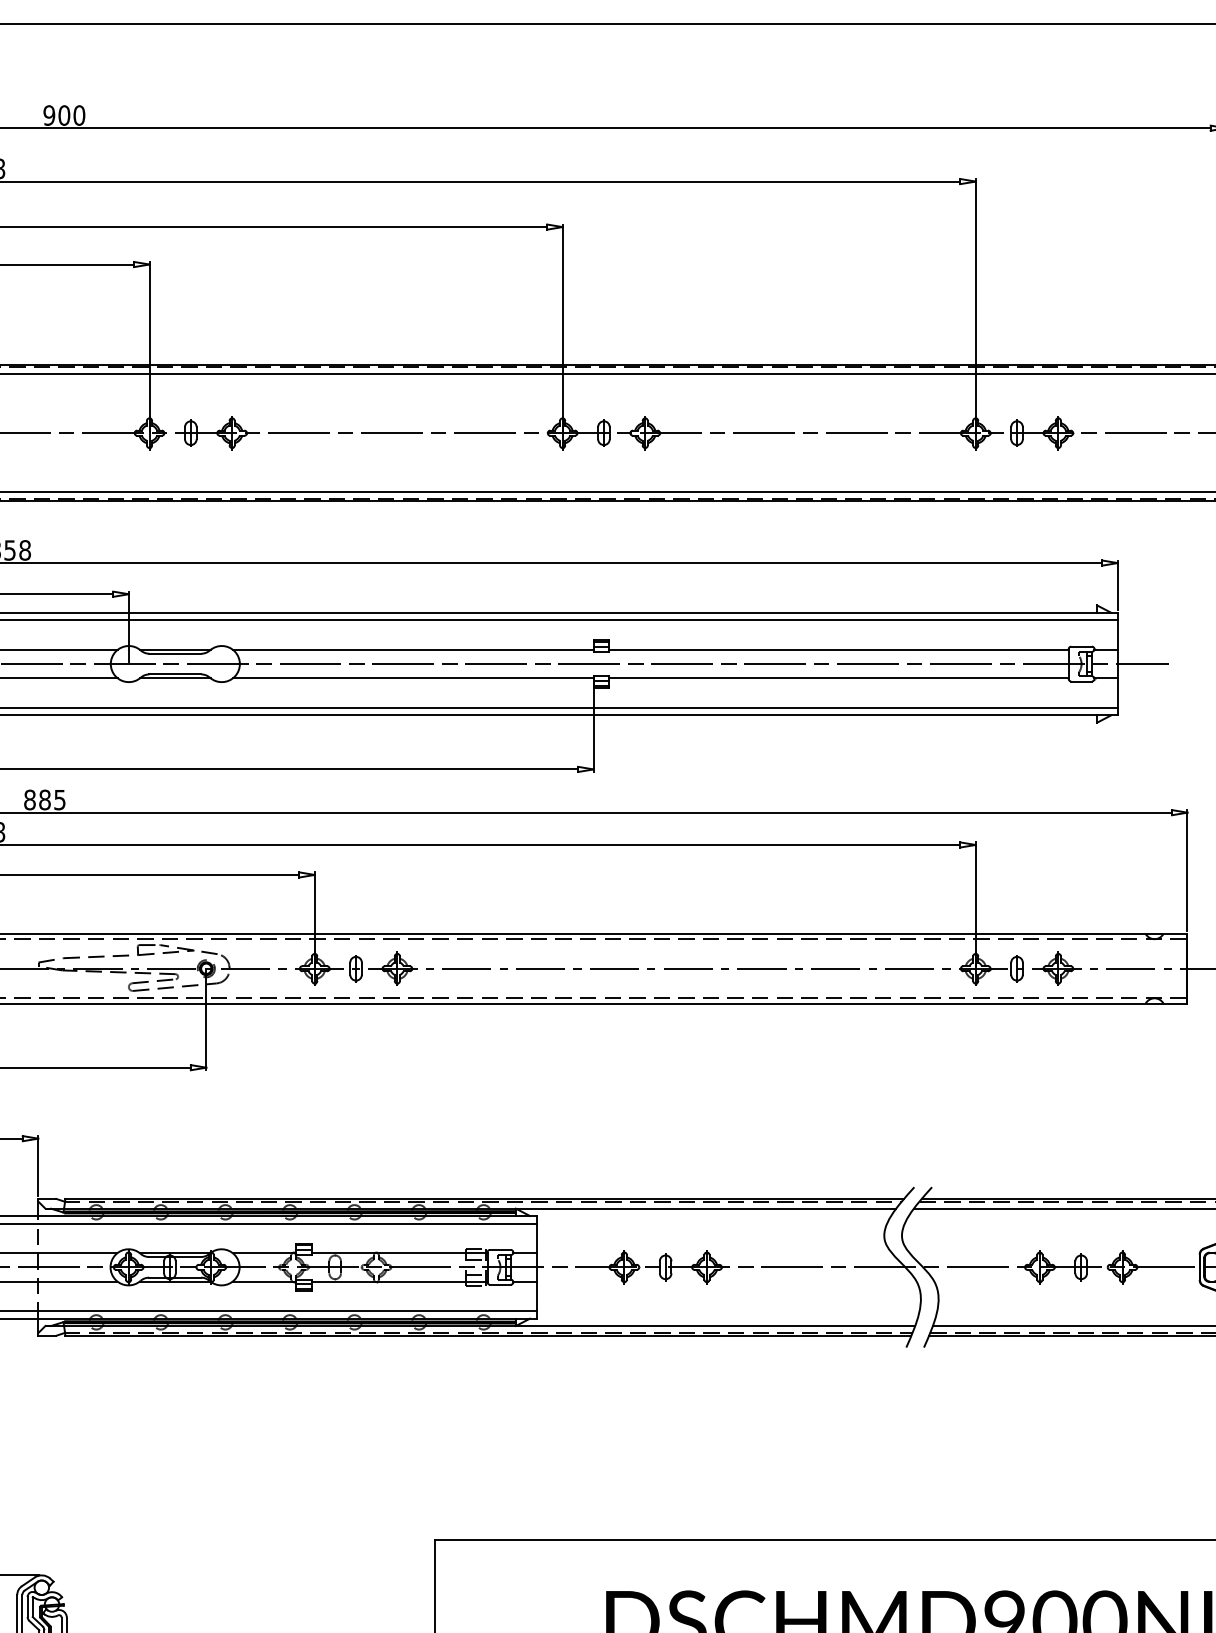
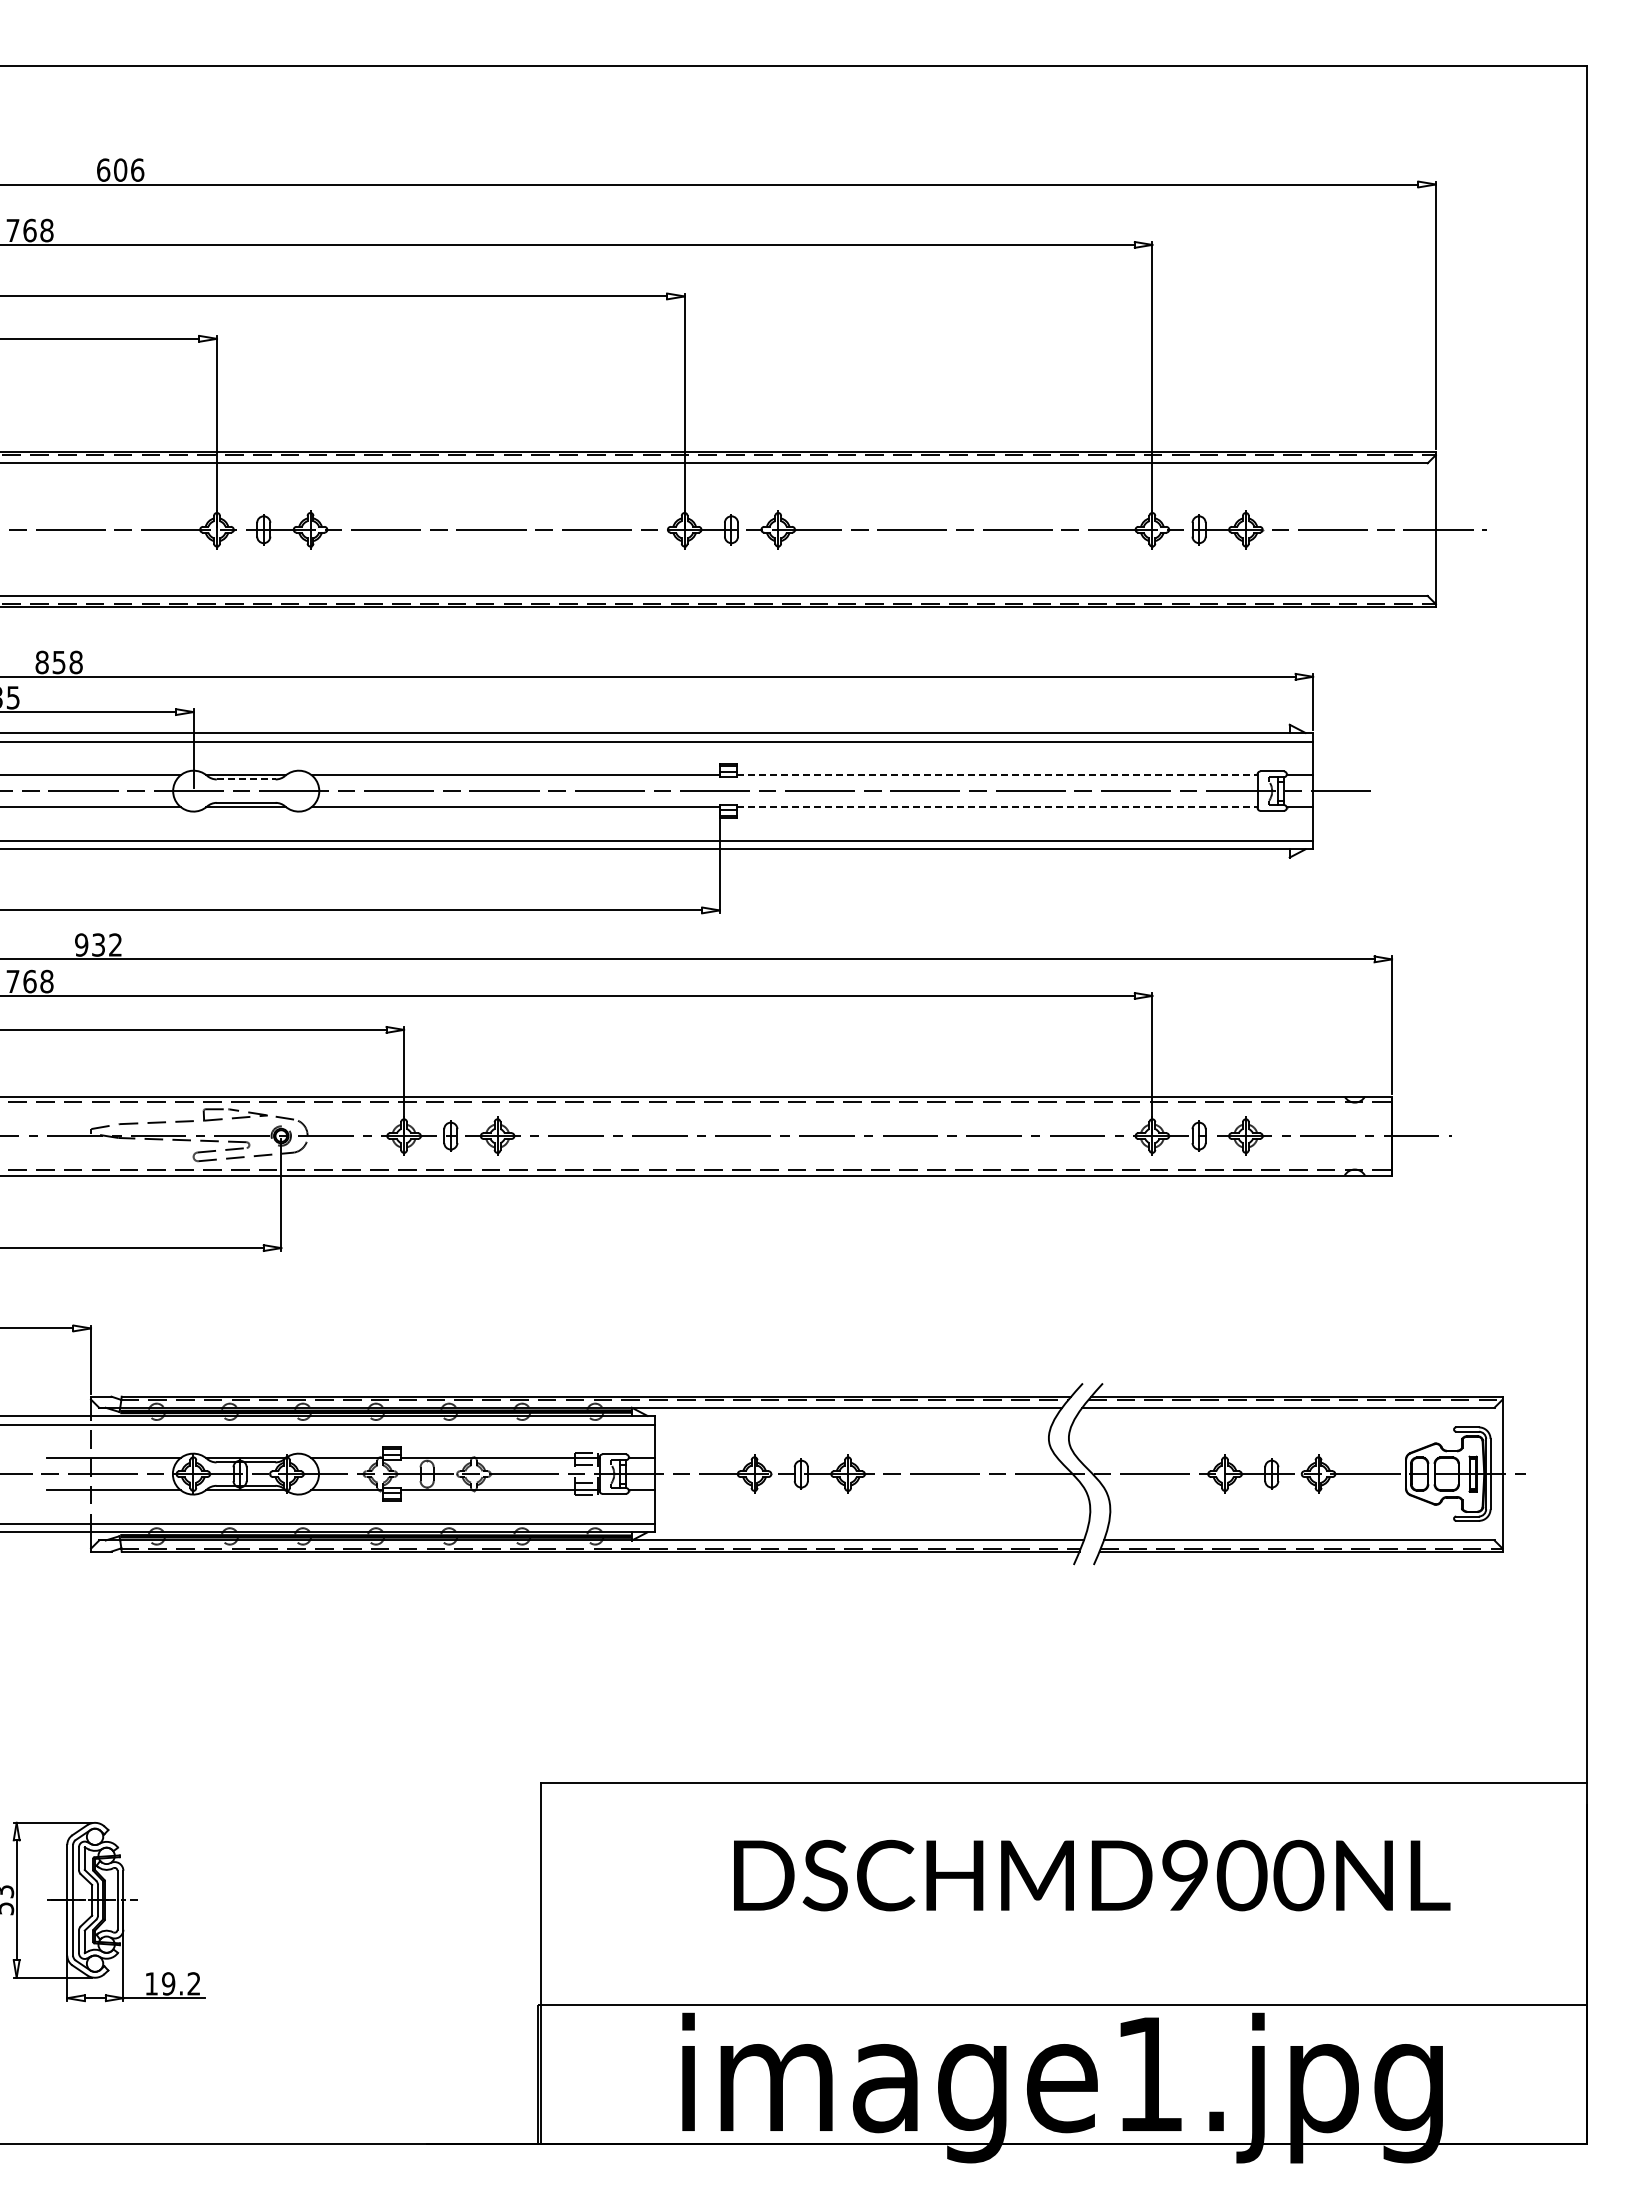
text: (64, 114) -> (120, 169), 900 -> 606
line: (838, 650) -> (997, 775), solid -> dashed
line: (175, 653) -> (246, 779), solid -> dashed
line: (838, 678) -> (997, 807), solid -> dashed
text: (44, 799) -> (98, 944), 885 -> 932

